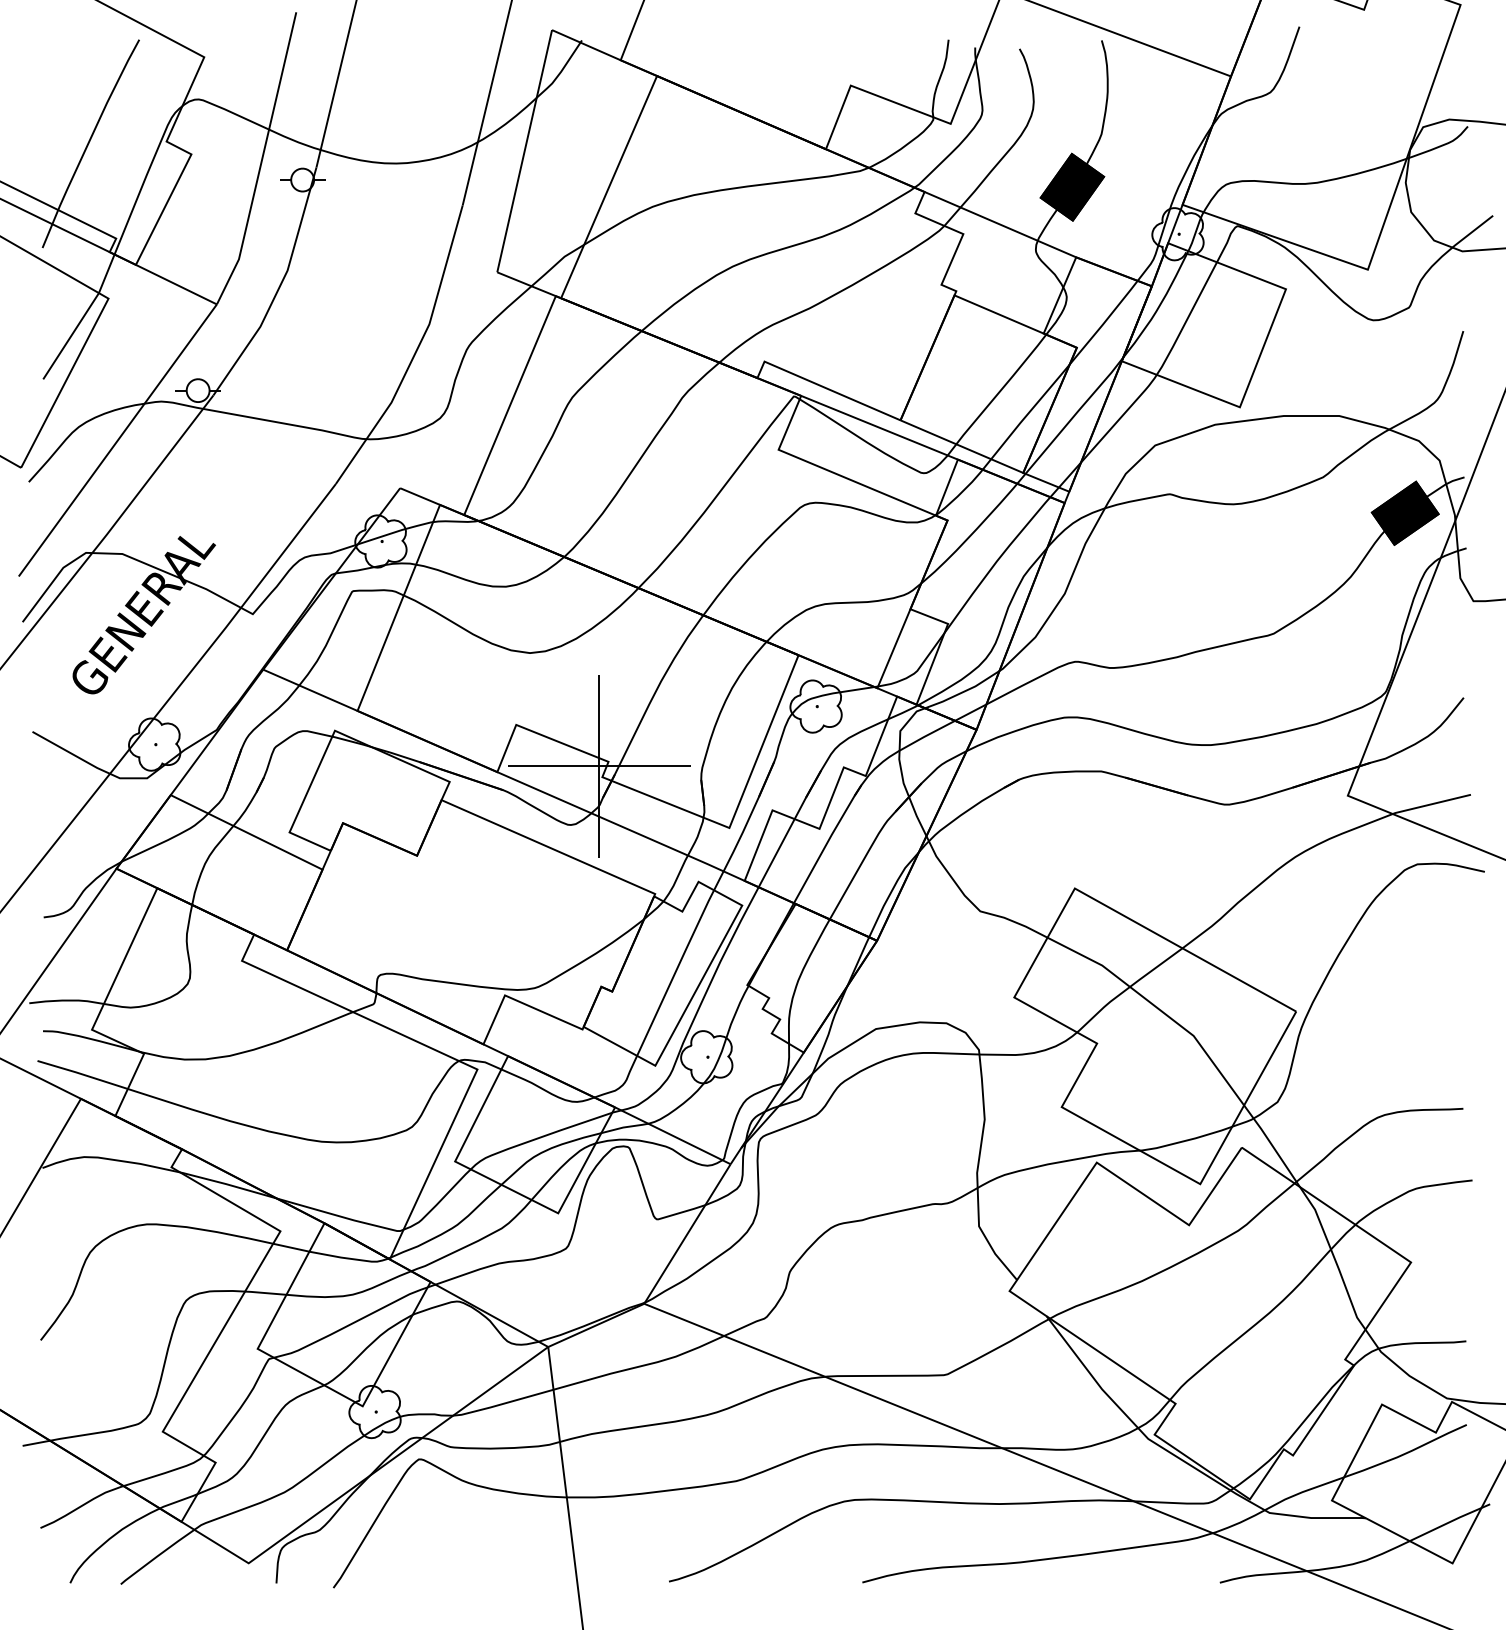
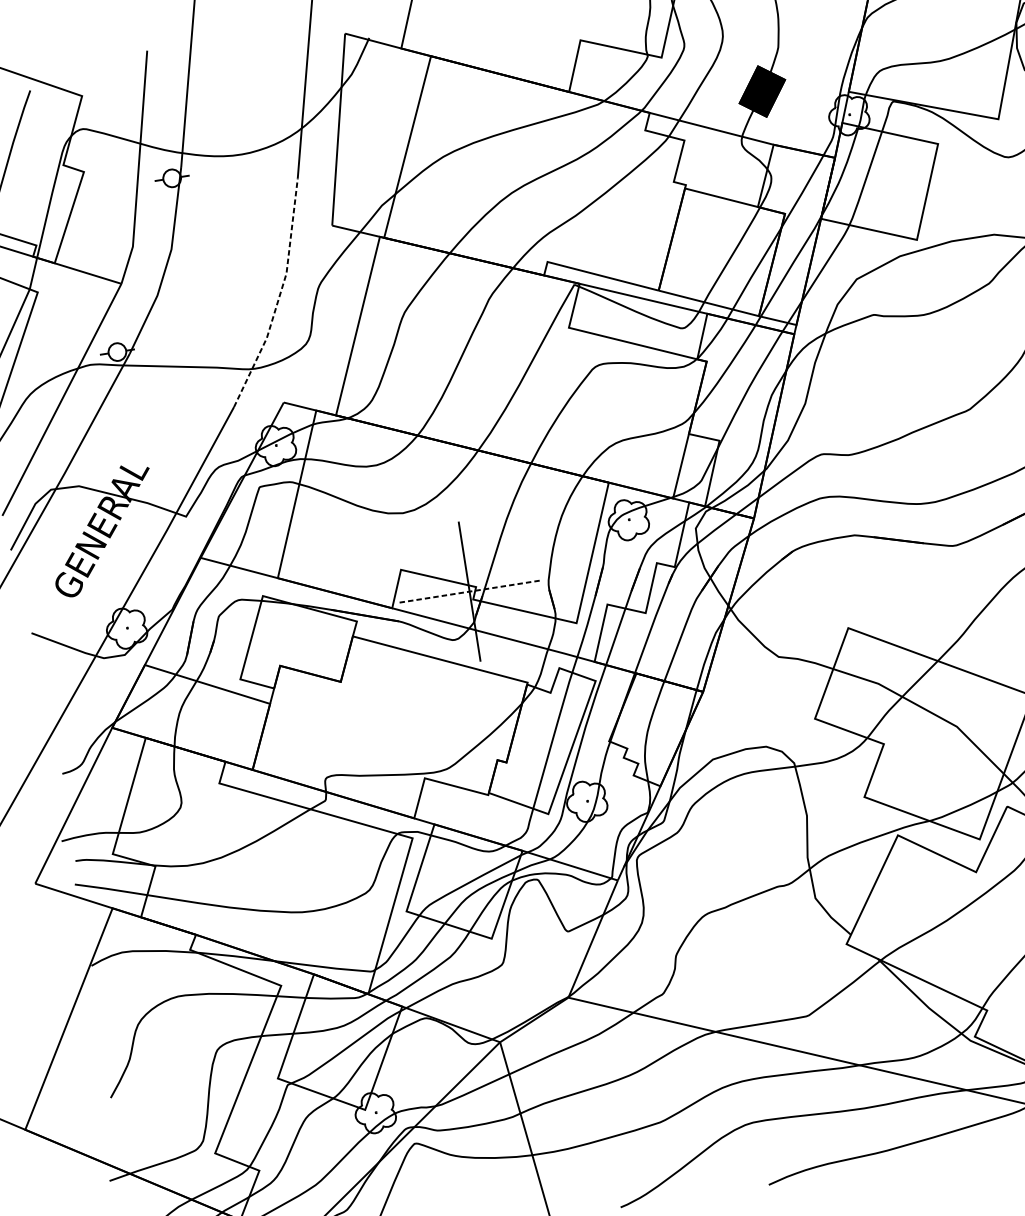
line: (415, 352) -> (279, 296), solid -> dashed
line: (599, 766) -> (469, 591), solid -> dashed

